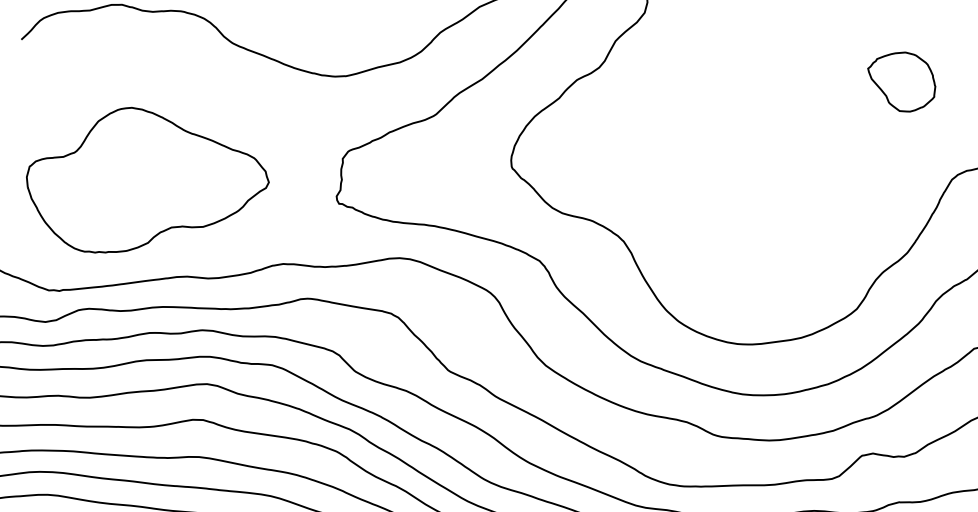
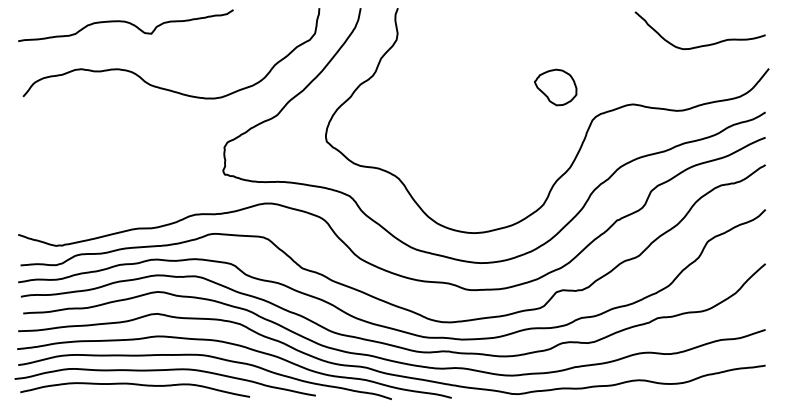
part: (901, 81) -> (555, 87), moved
part: (147, 184) -> (108, 175), removed

